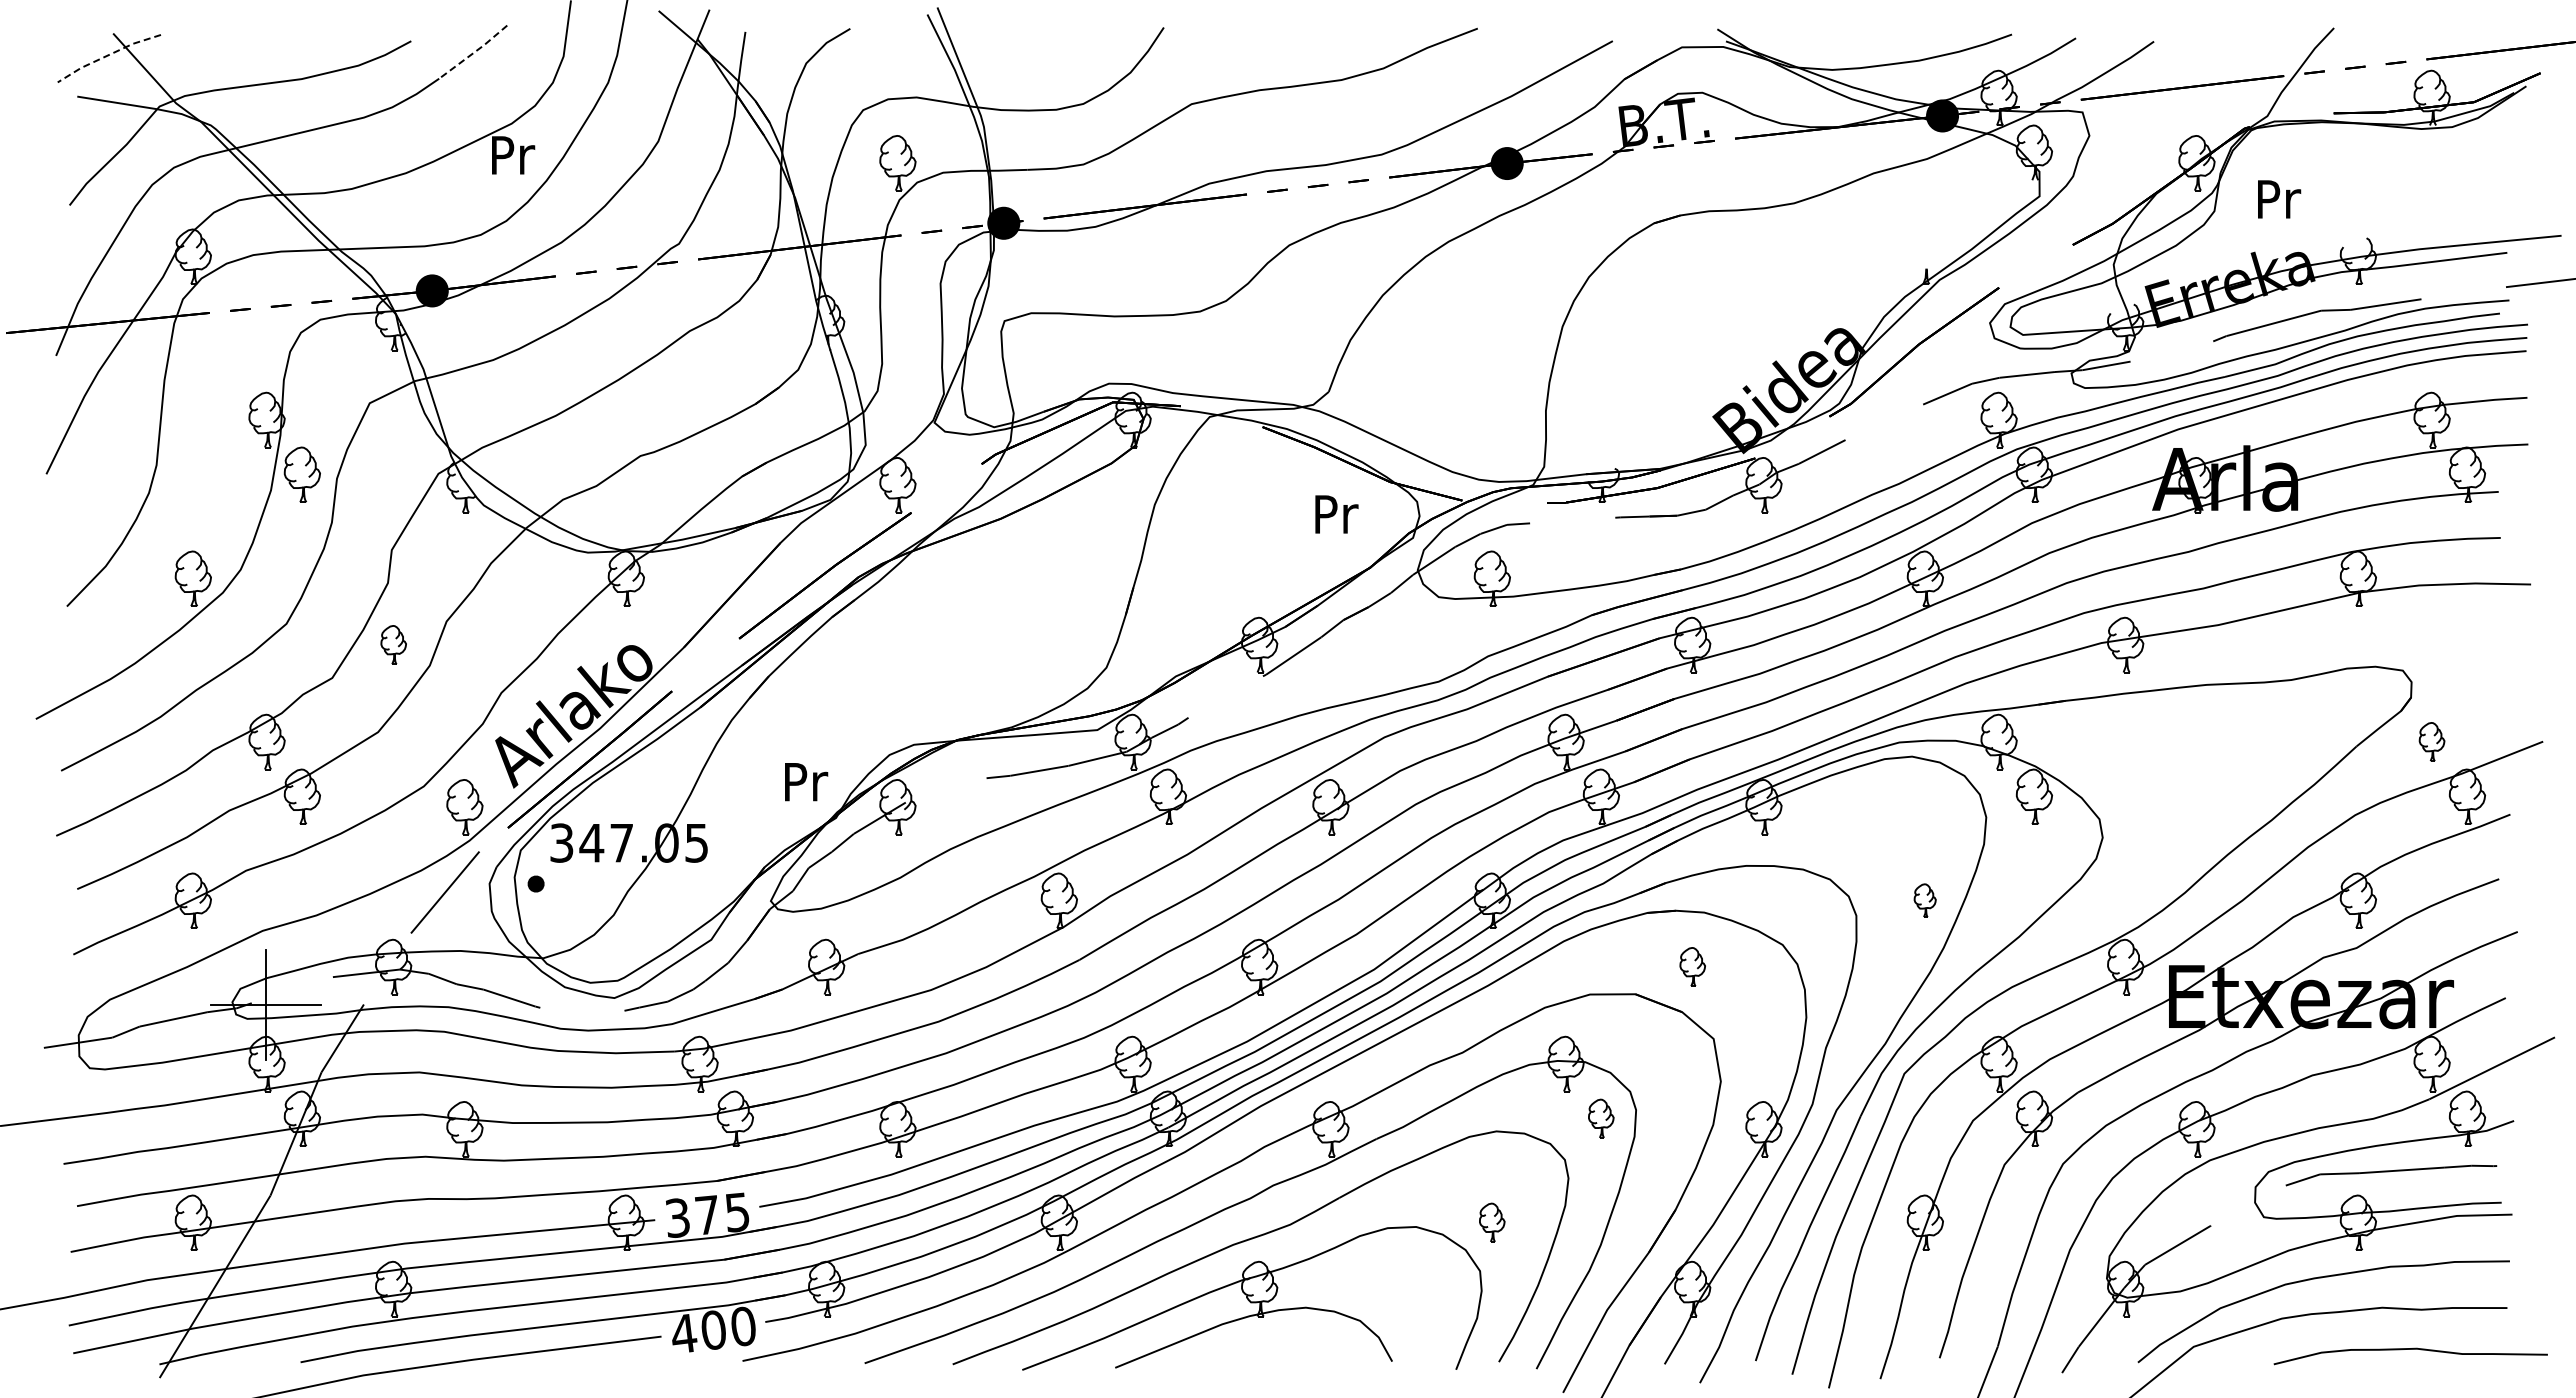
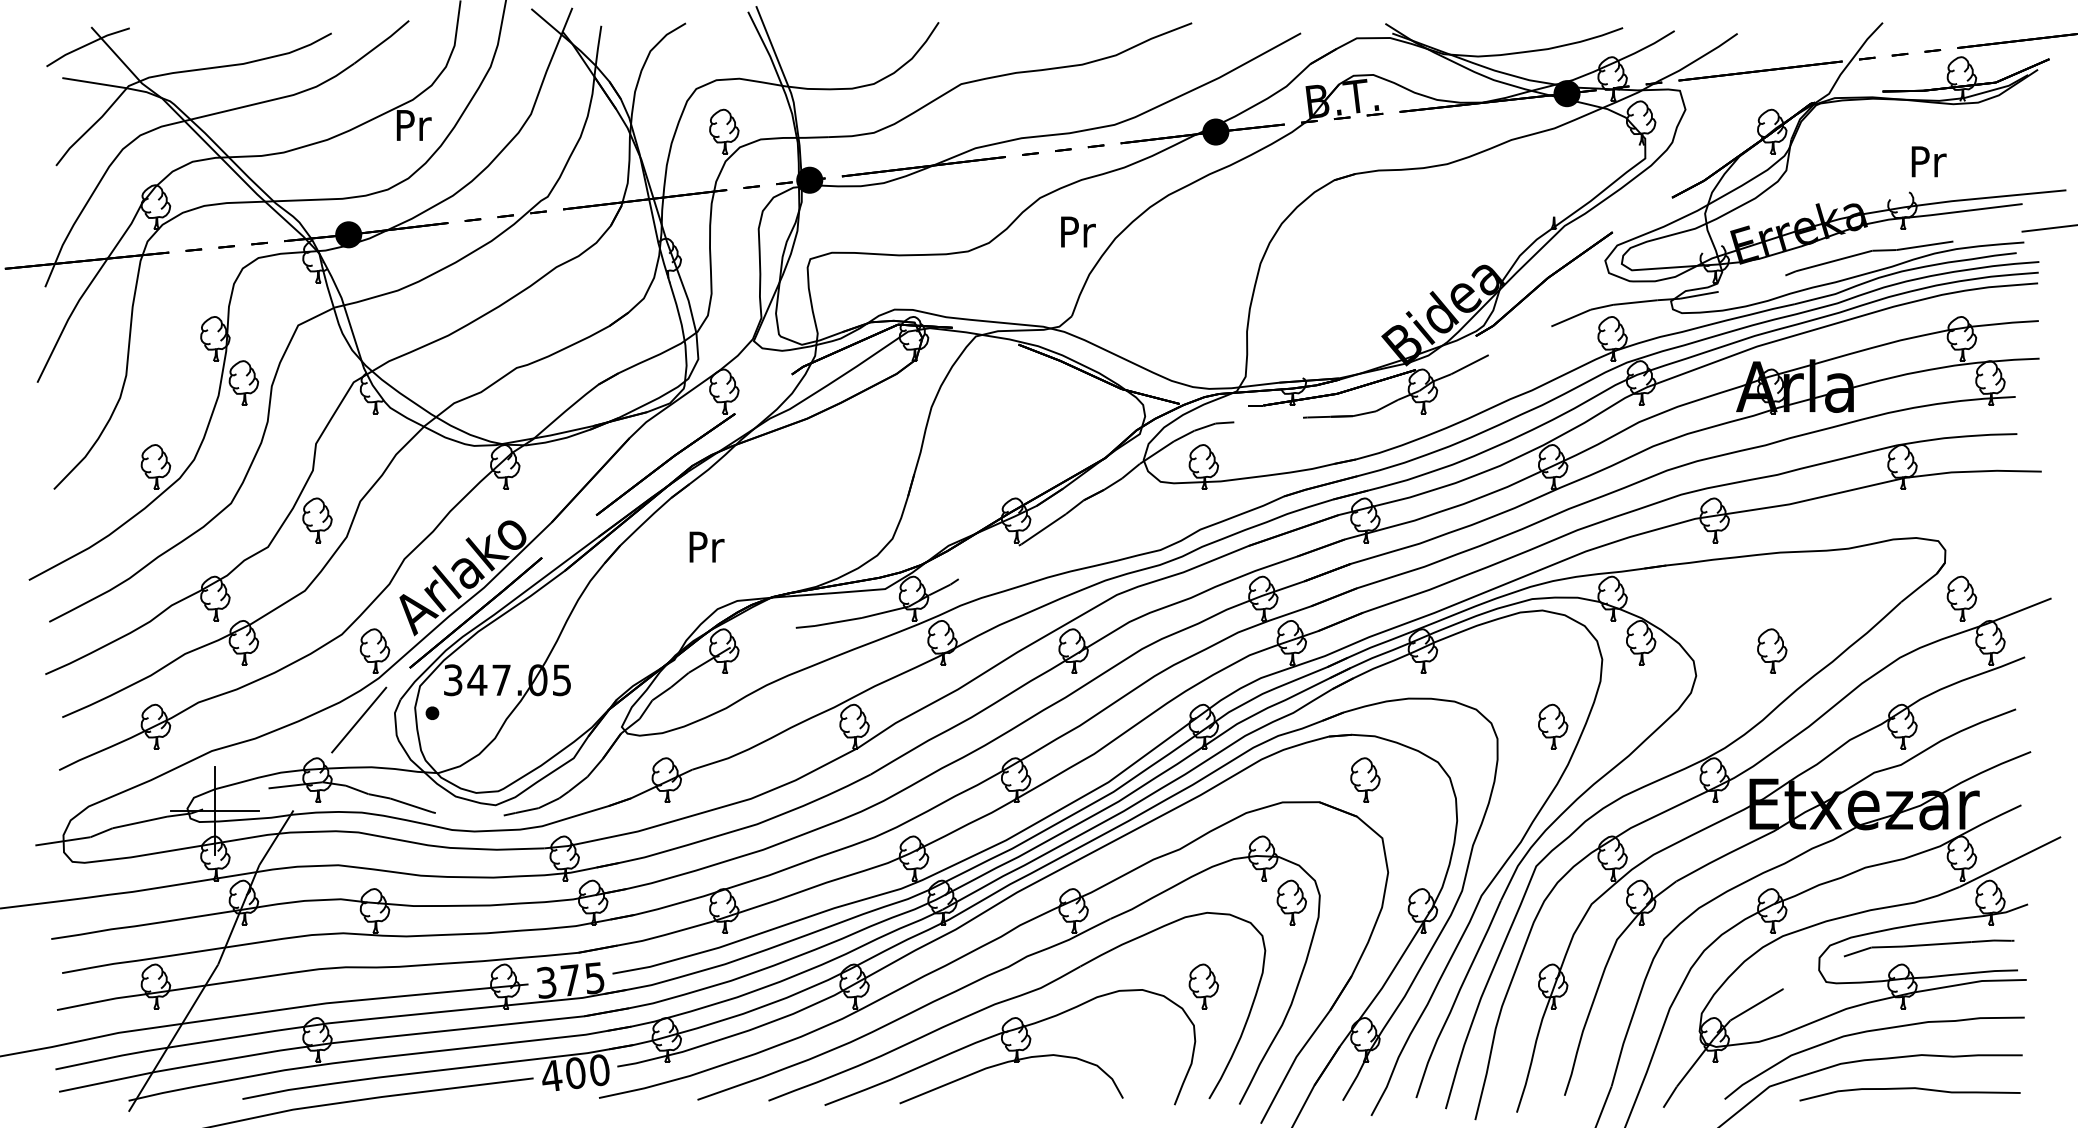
line: (474, 52) -> (382, 42), dashed -> solid
line: (107, 55) -> (86, 44), dashed -> solid
text: (2279, 199) -> (1929, 161), moved
text: (1336, 514) -> (1078, 232), moved
part: (393, 644) -> (317, 520), size x1.43
part: (2431, 741) -> (1961, 598), size x1.43
text: (806, 782) -> (707, 547), moved
part: (2196, 807) -> (1771, 651), added
part: (1924, 900) -> (1552, 726), size x1.67
part: (1692, 966) -> (1365, 779), size x1.43
part: (1600, 1118) -> (1291, 902), size x1.43
part: (1491, 1222) -> (1203, 986), size x1.43
curve: (2410, 1349) -> (1909, 1088), moved

